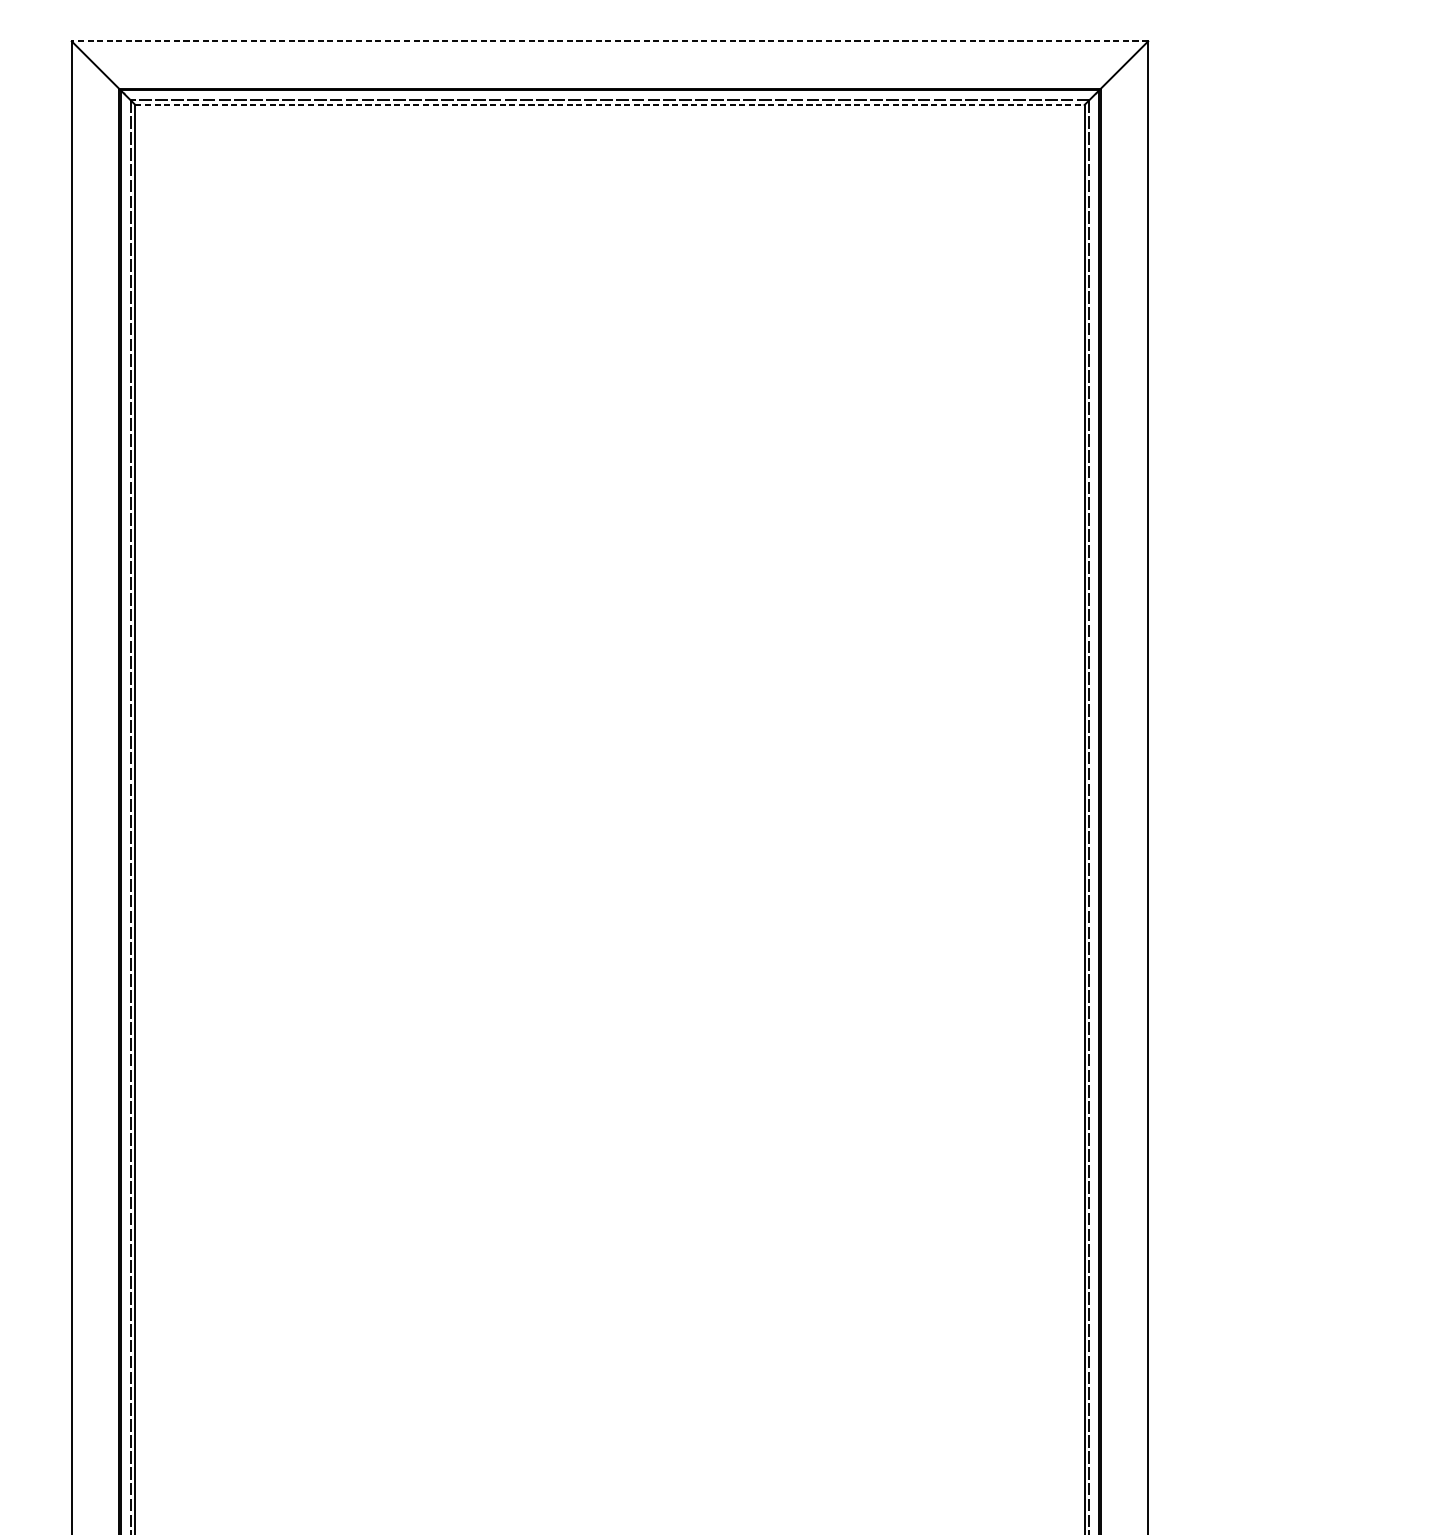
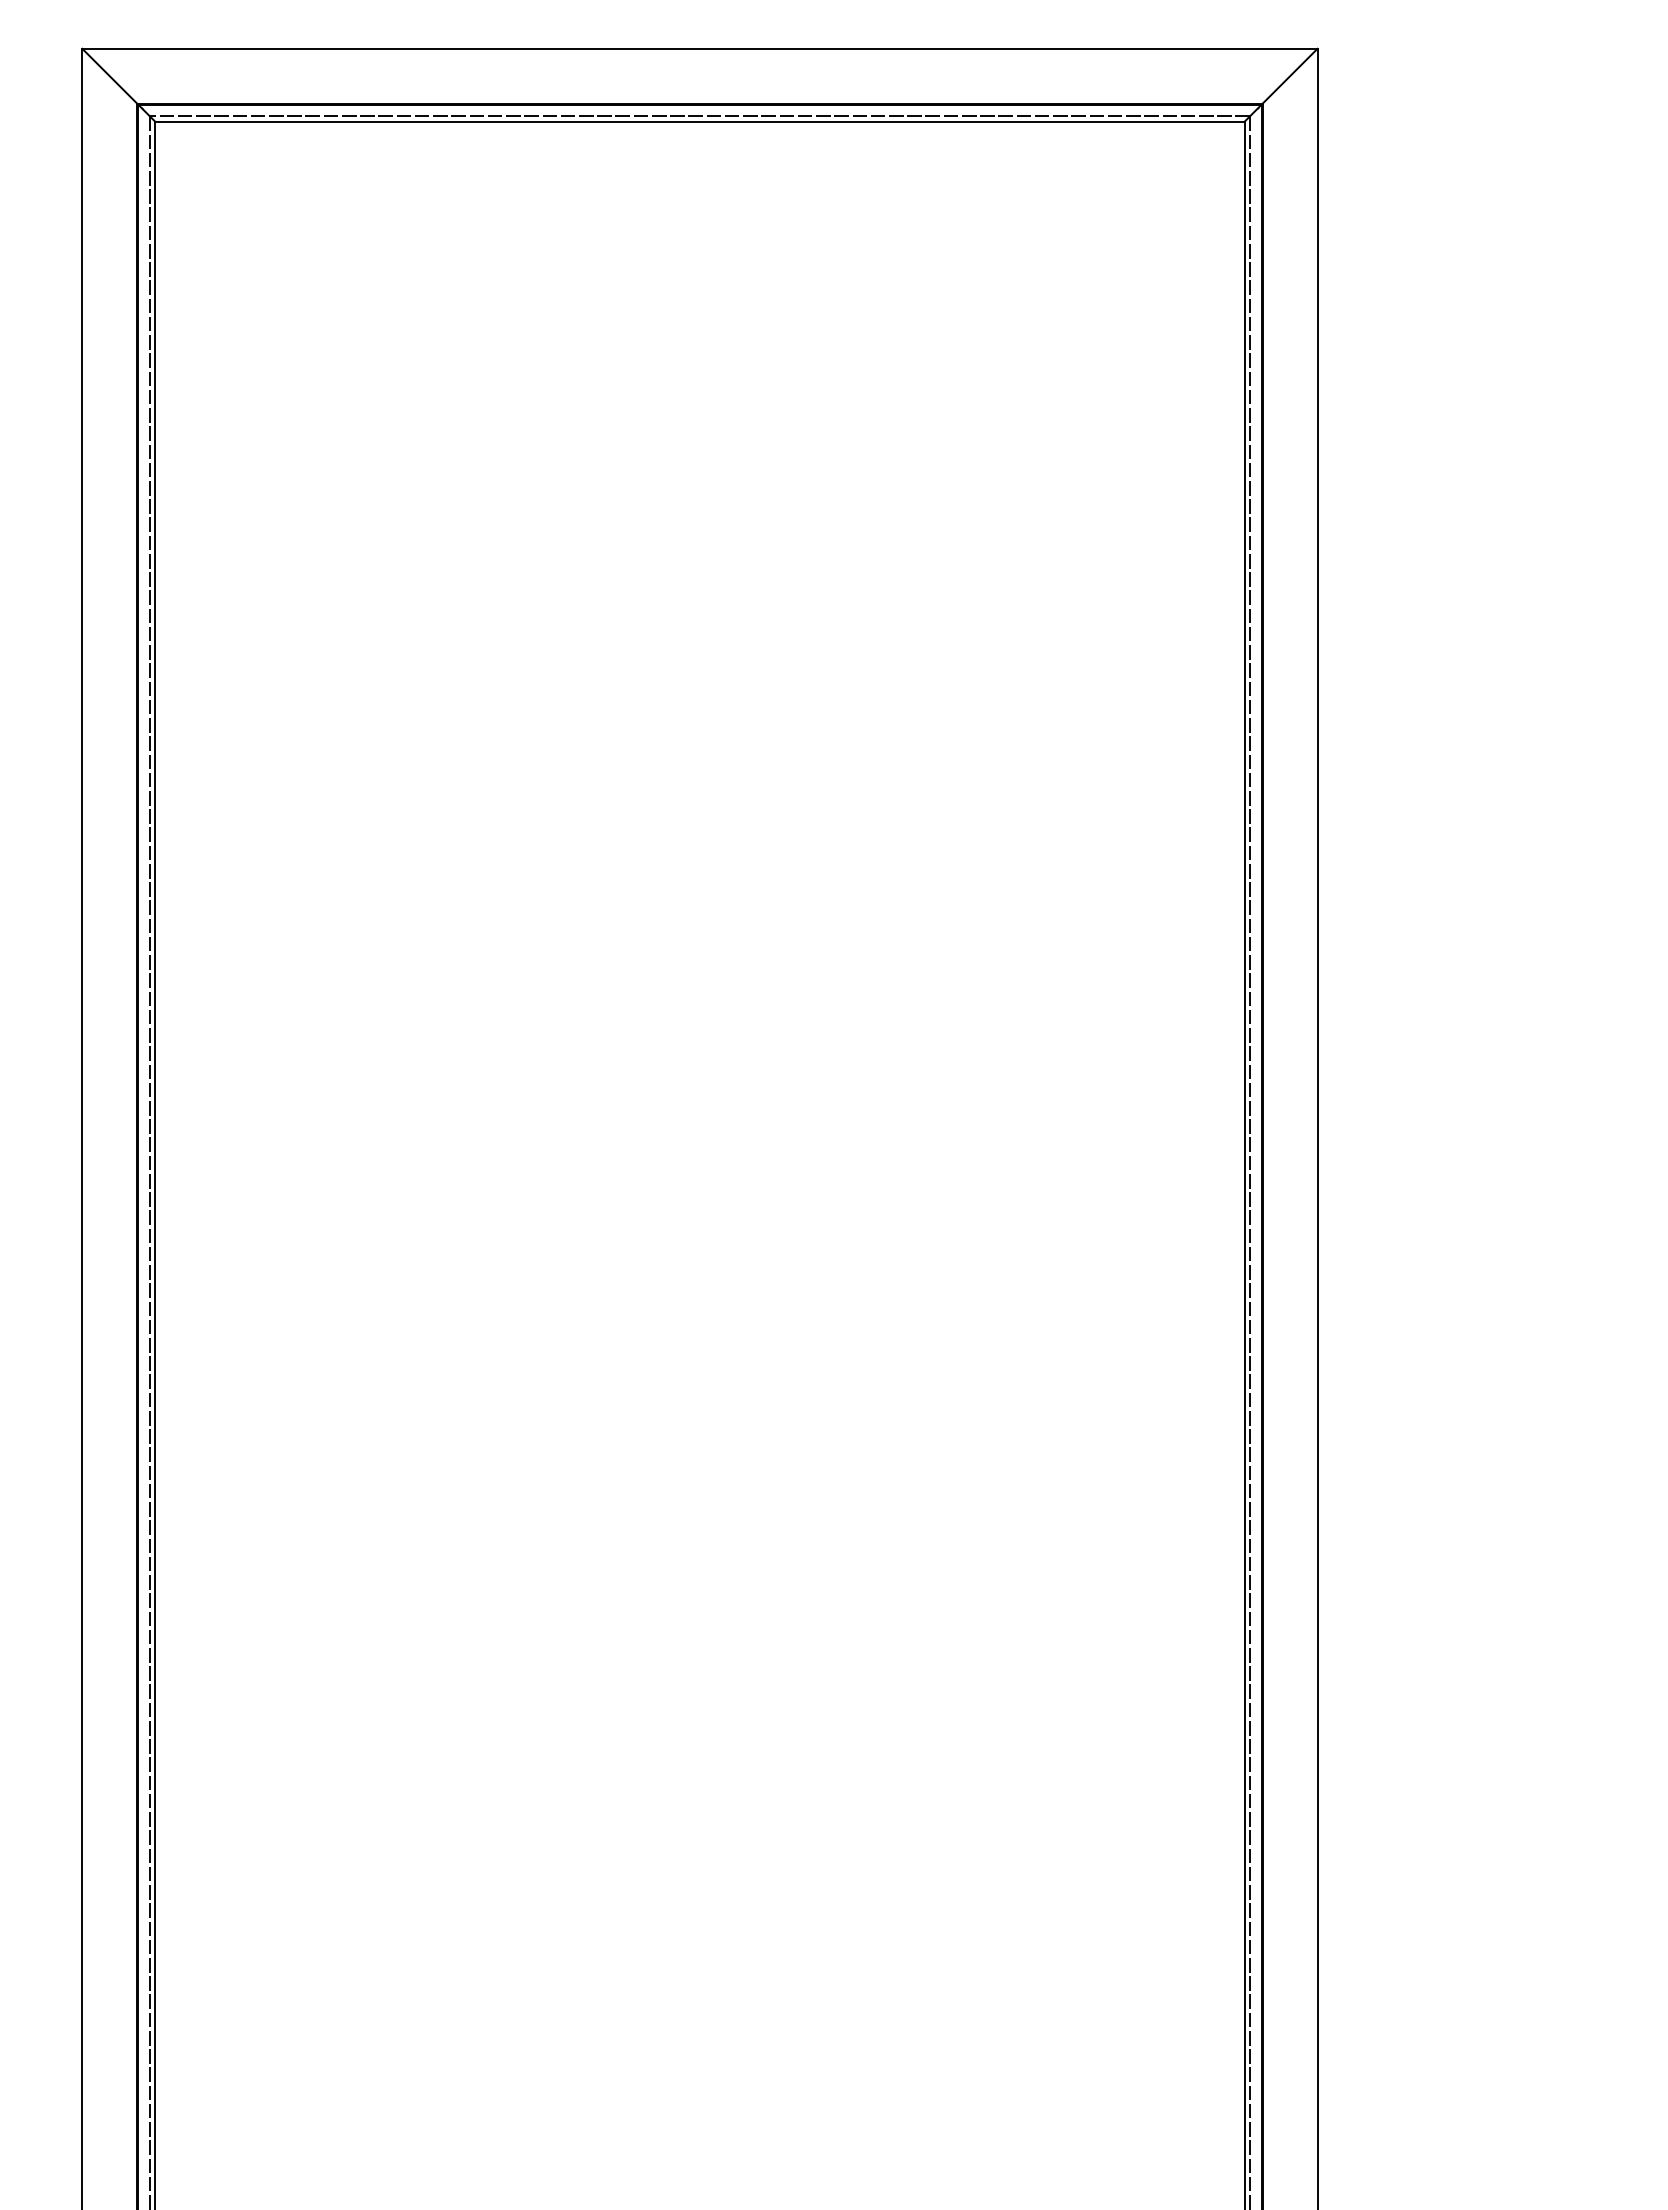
line: (609, 41) -> (699, 48), dashed -> solid
line: (609, 104) -> (699, 121), dashed -> solid

